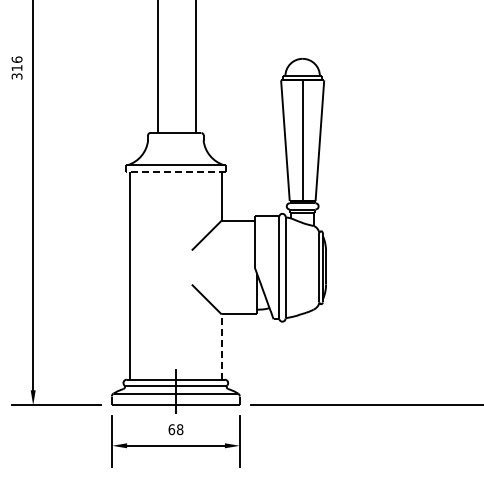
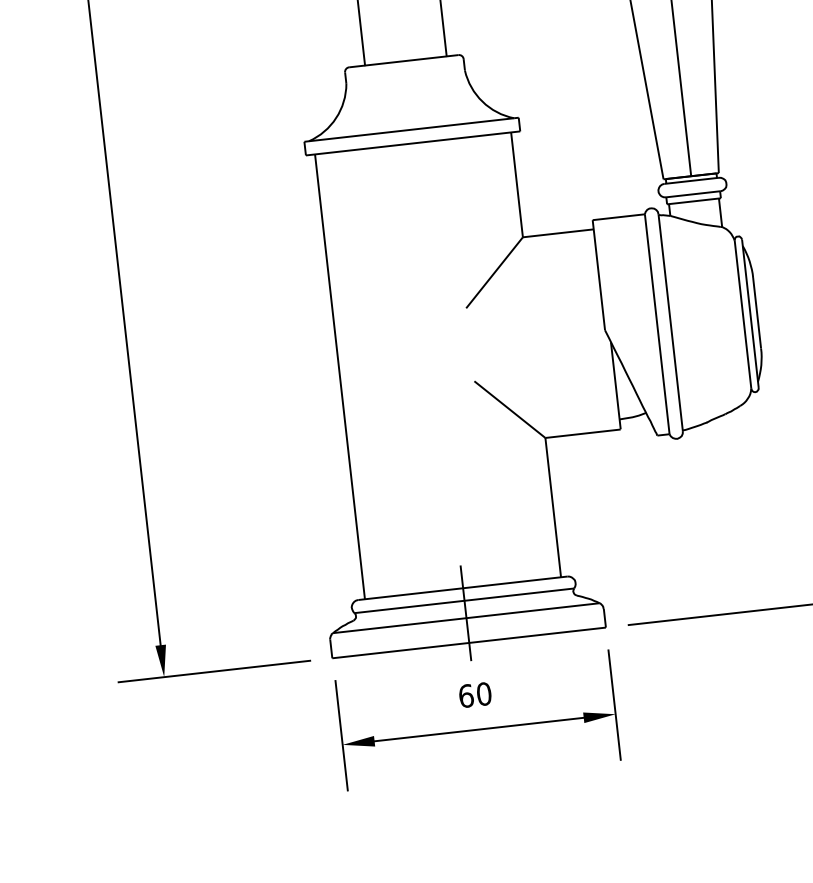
line: (175, 171) -> (412, 143), dashed -> solid
line: (221, 347) -> (552, 508), dashed -> solid
text: (179, 429) -> (482, 693), 68 -> 60

